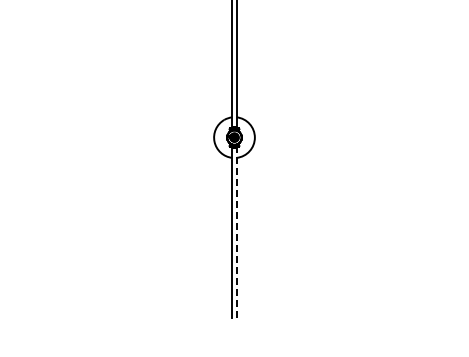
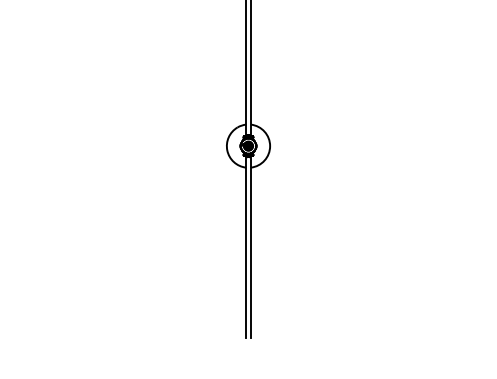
line: (236, 232) -> (250, 246), dashed -> solid

